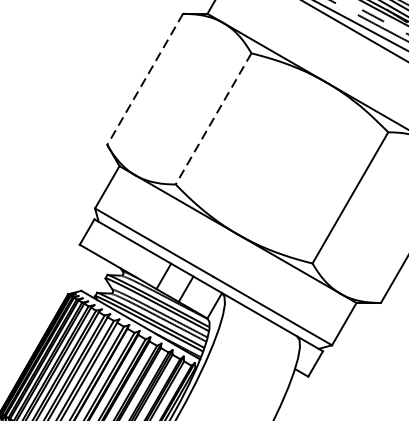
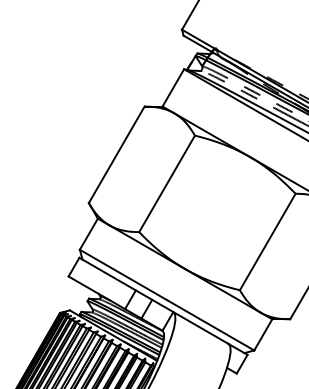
line: (144, 78) -> (116, 154), dashed -> solid
line: (214, 118) -> (167, 183), dashed -> solid

